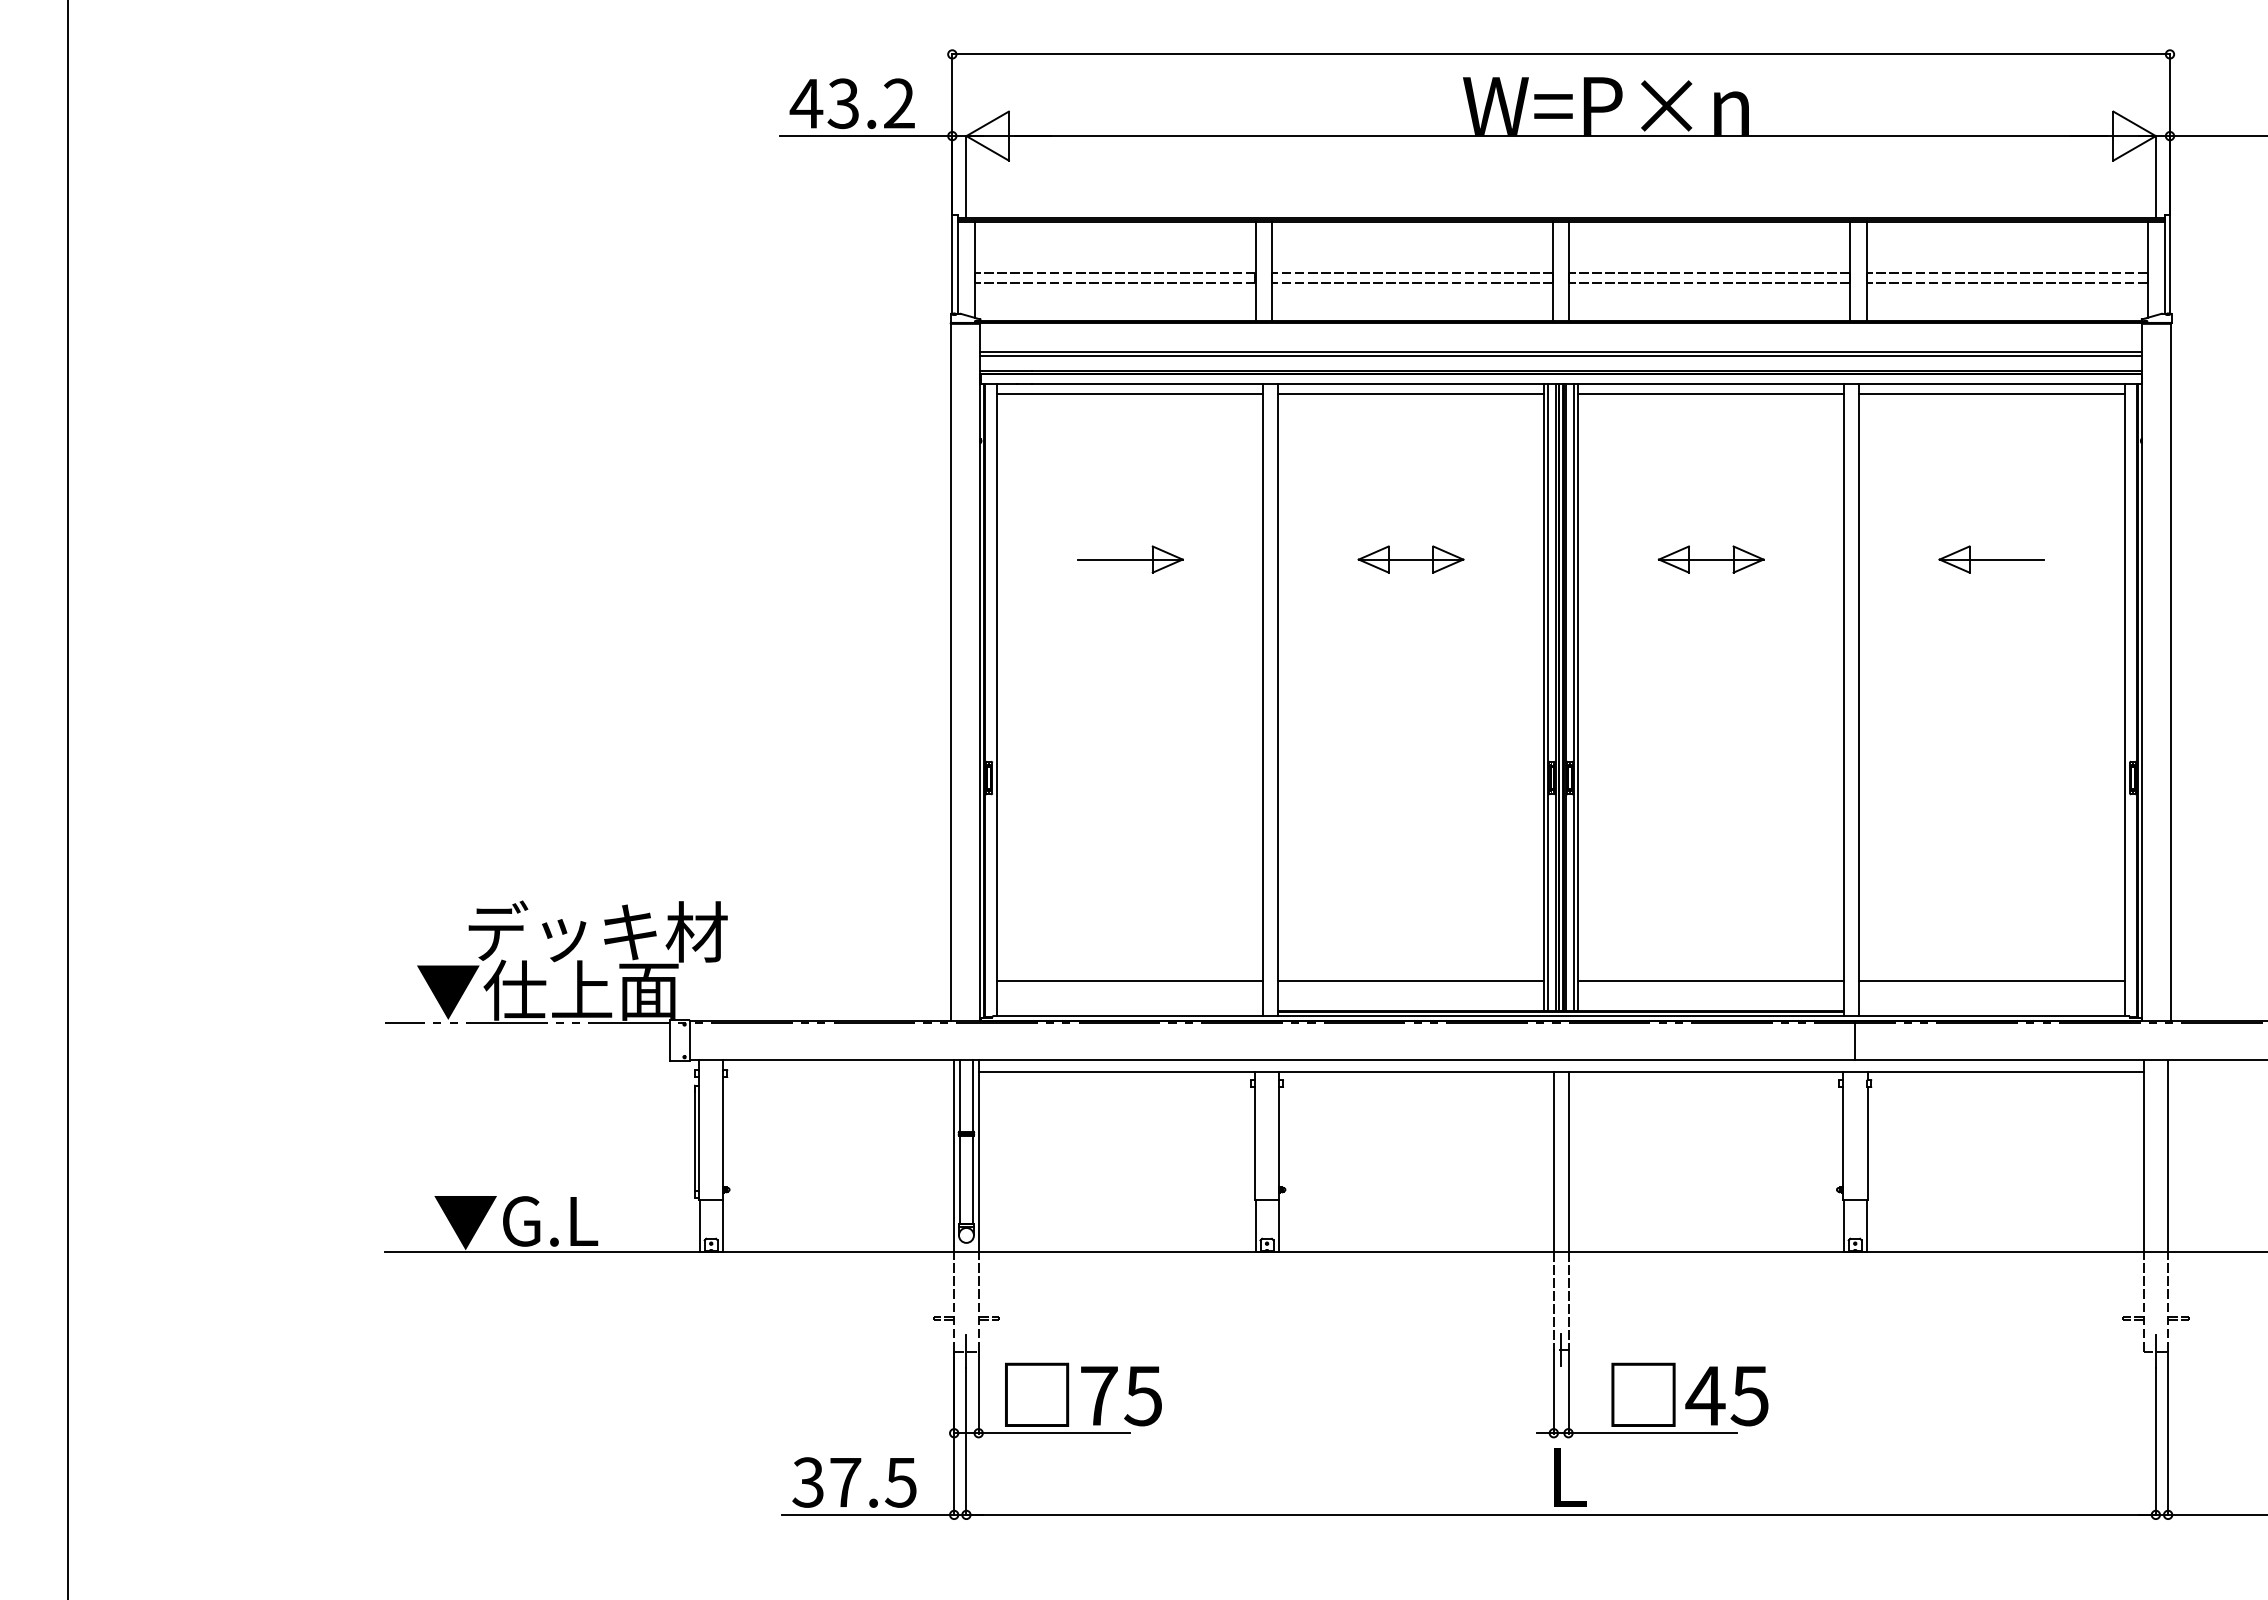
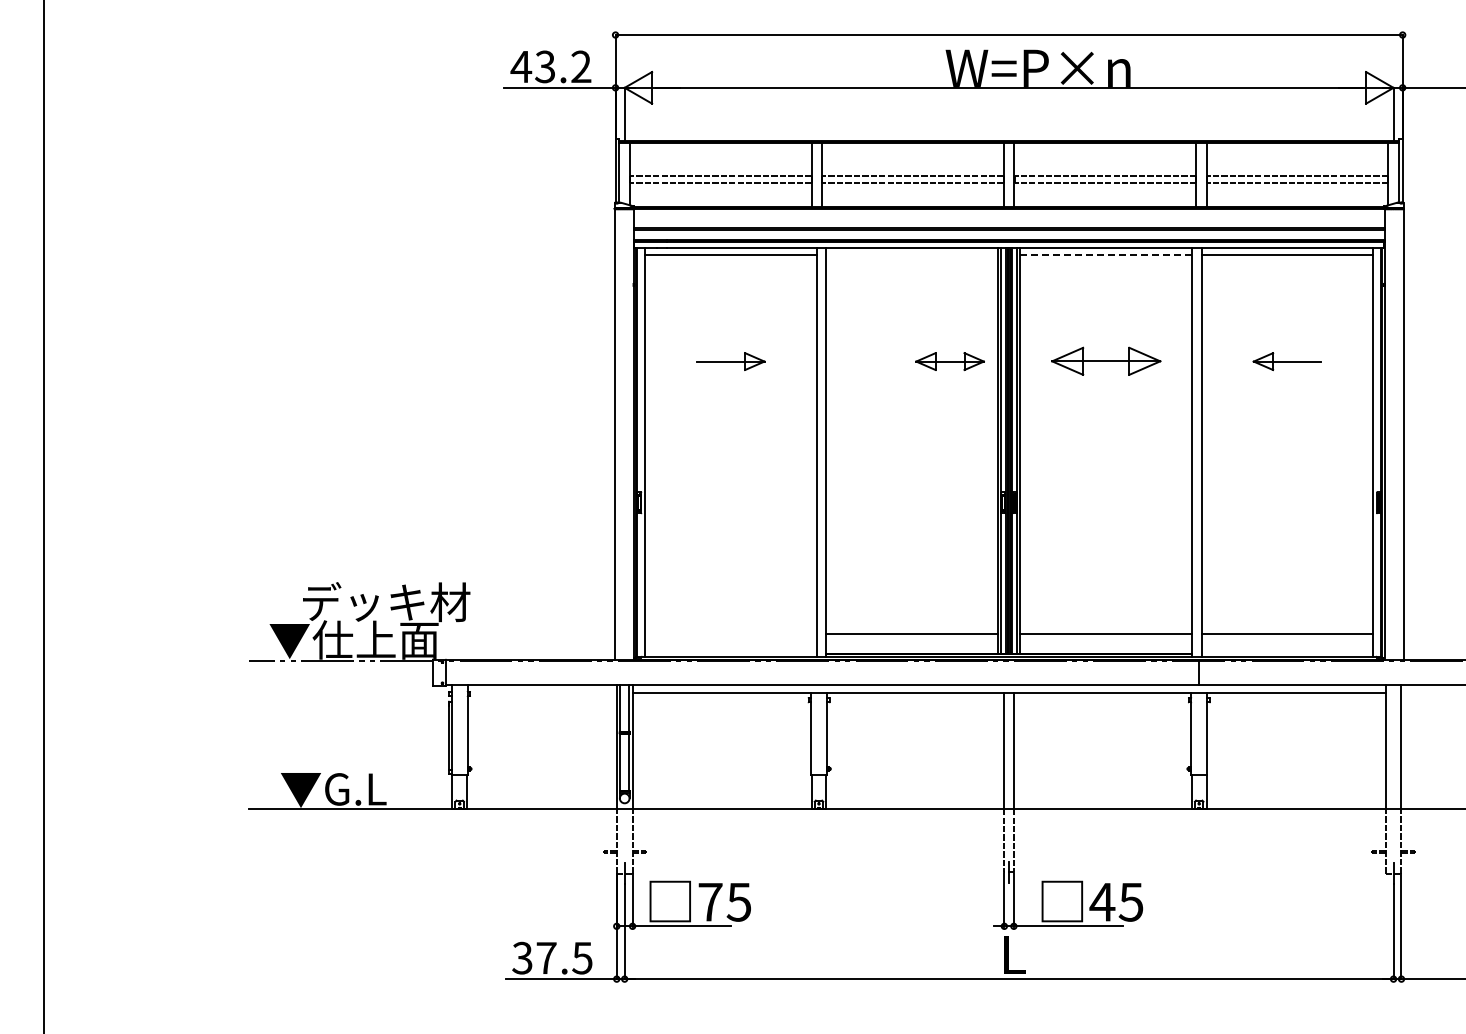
line: (1411, 393) -> (912, 254), removed
line: (1711, 393) -> (1106, 254), solid -> dashed
part: (1410, 559) -> (949, 361), moved
part: (1710, 559) -> (1105, 361), size x1.6
line: (1130, 981) -> (730, 634), removed

